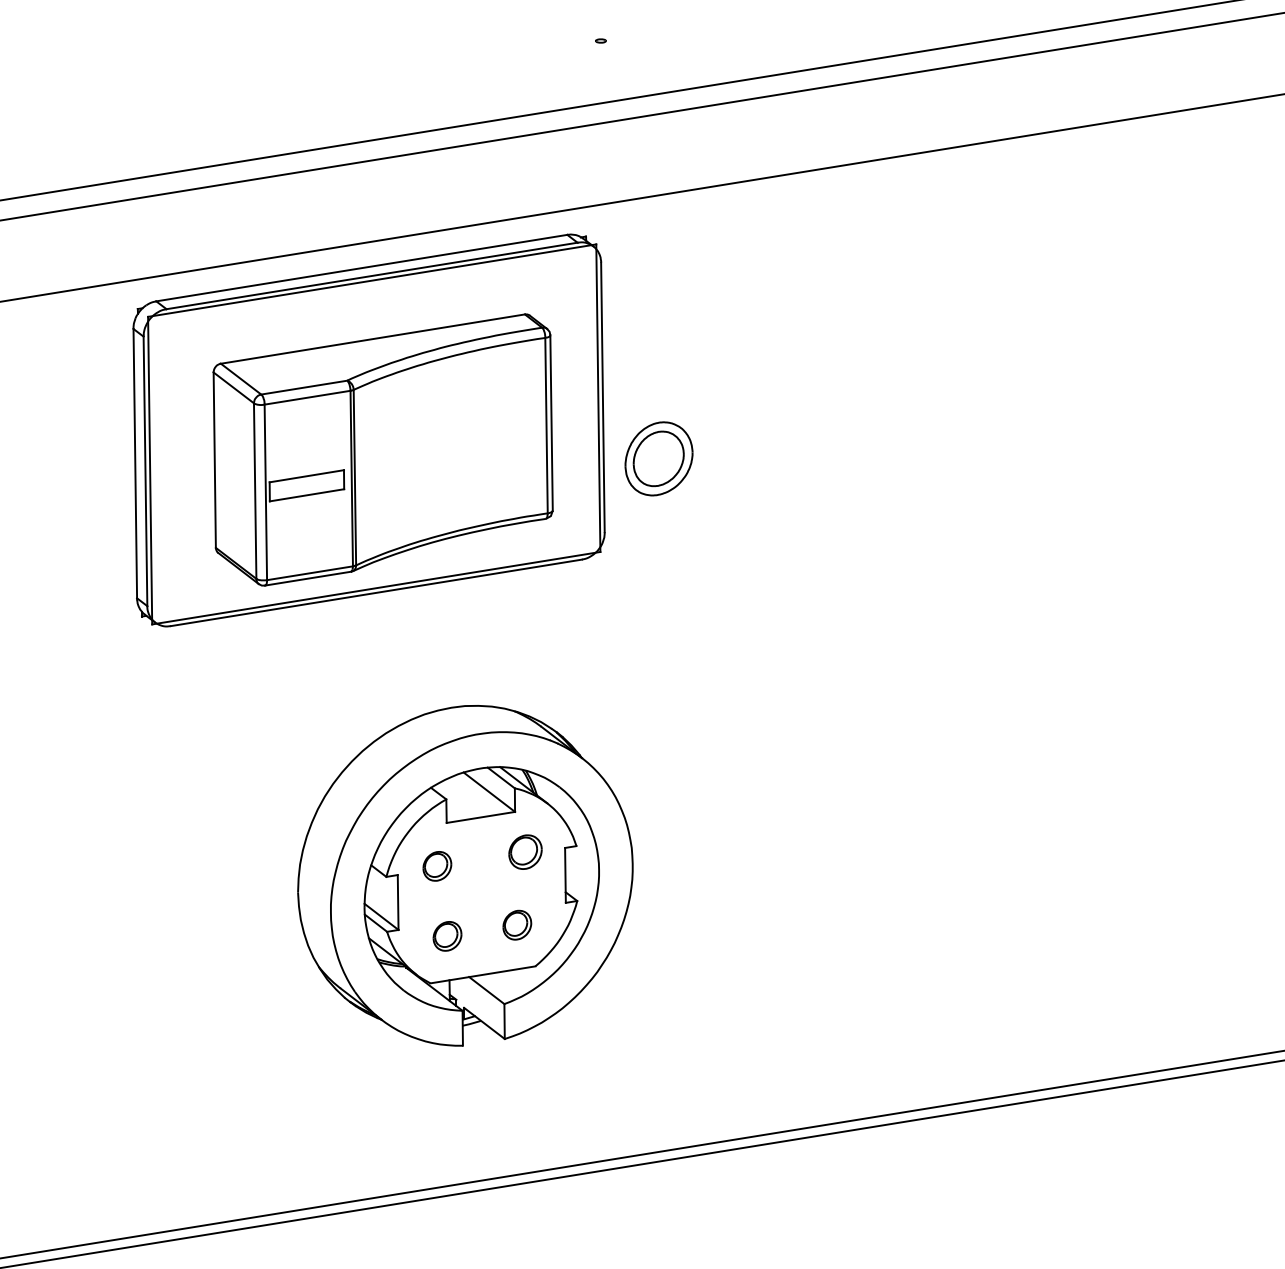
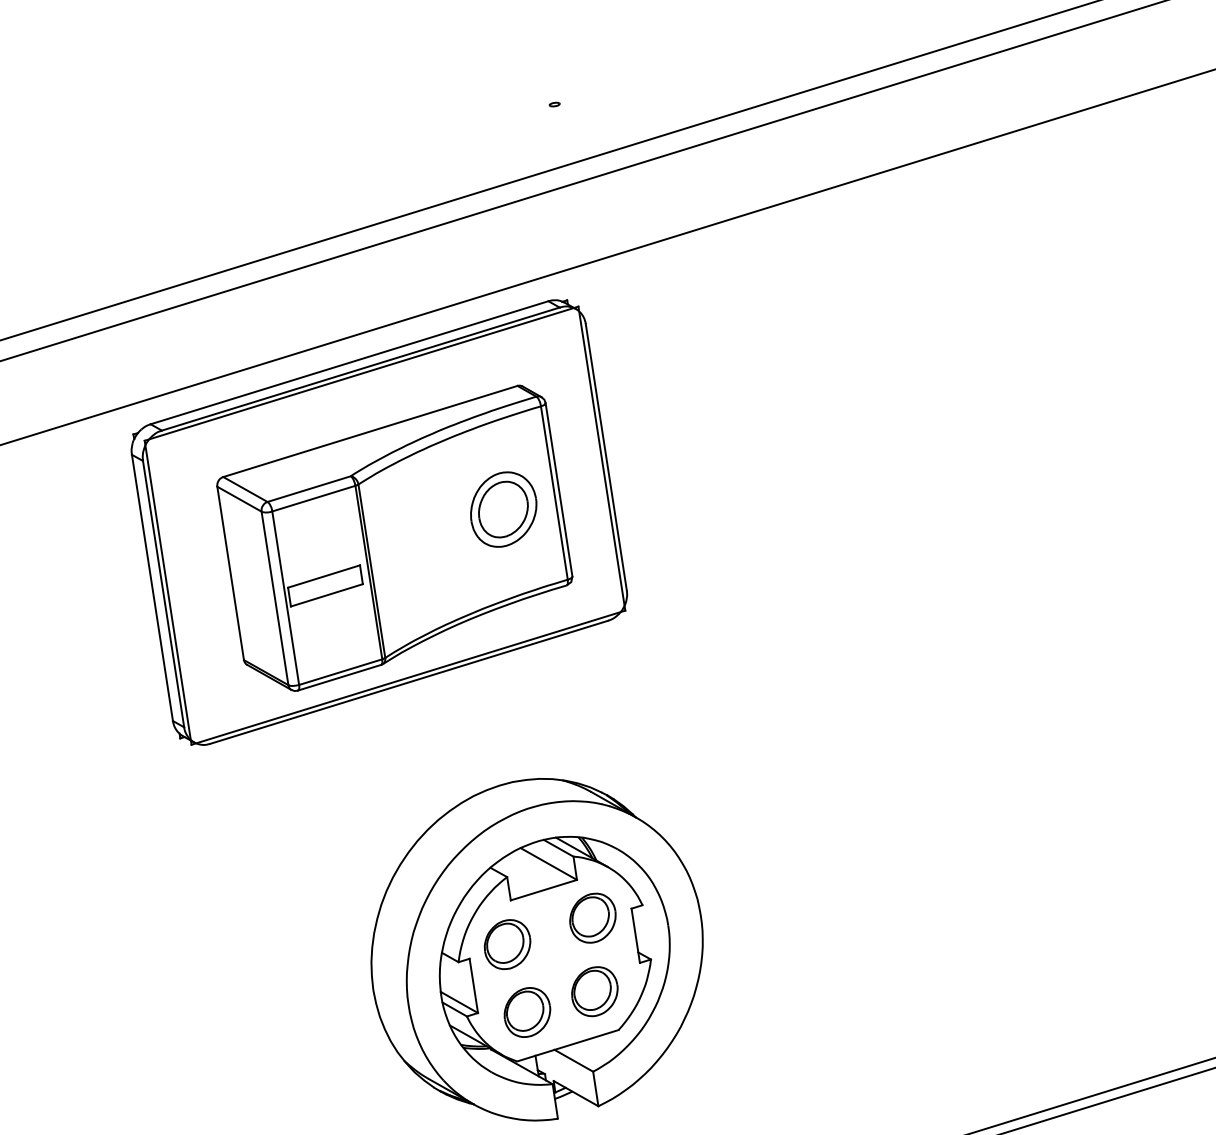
part: (658, 458) -> (503, 509), moved
part: (525, 852) -> (592, 918), size x1.43
part: (437, 866) -> (507, 944), size x1.67
part: (517, 925) -> (595, 992), size x1.67
part: (447, 936) -> (527, 1012), size x1.67

